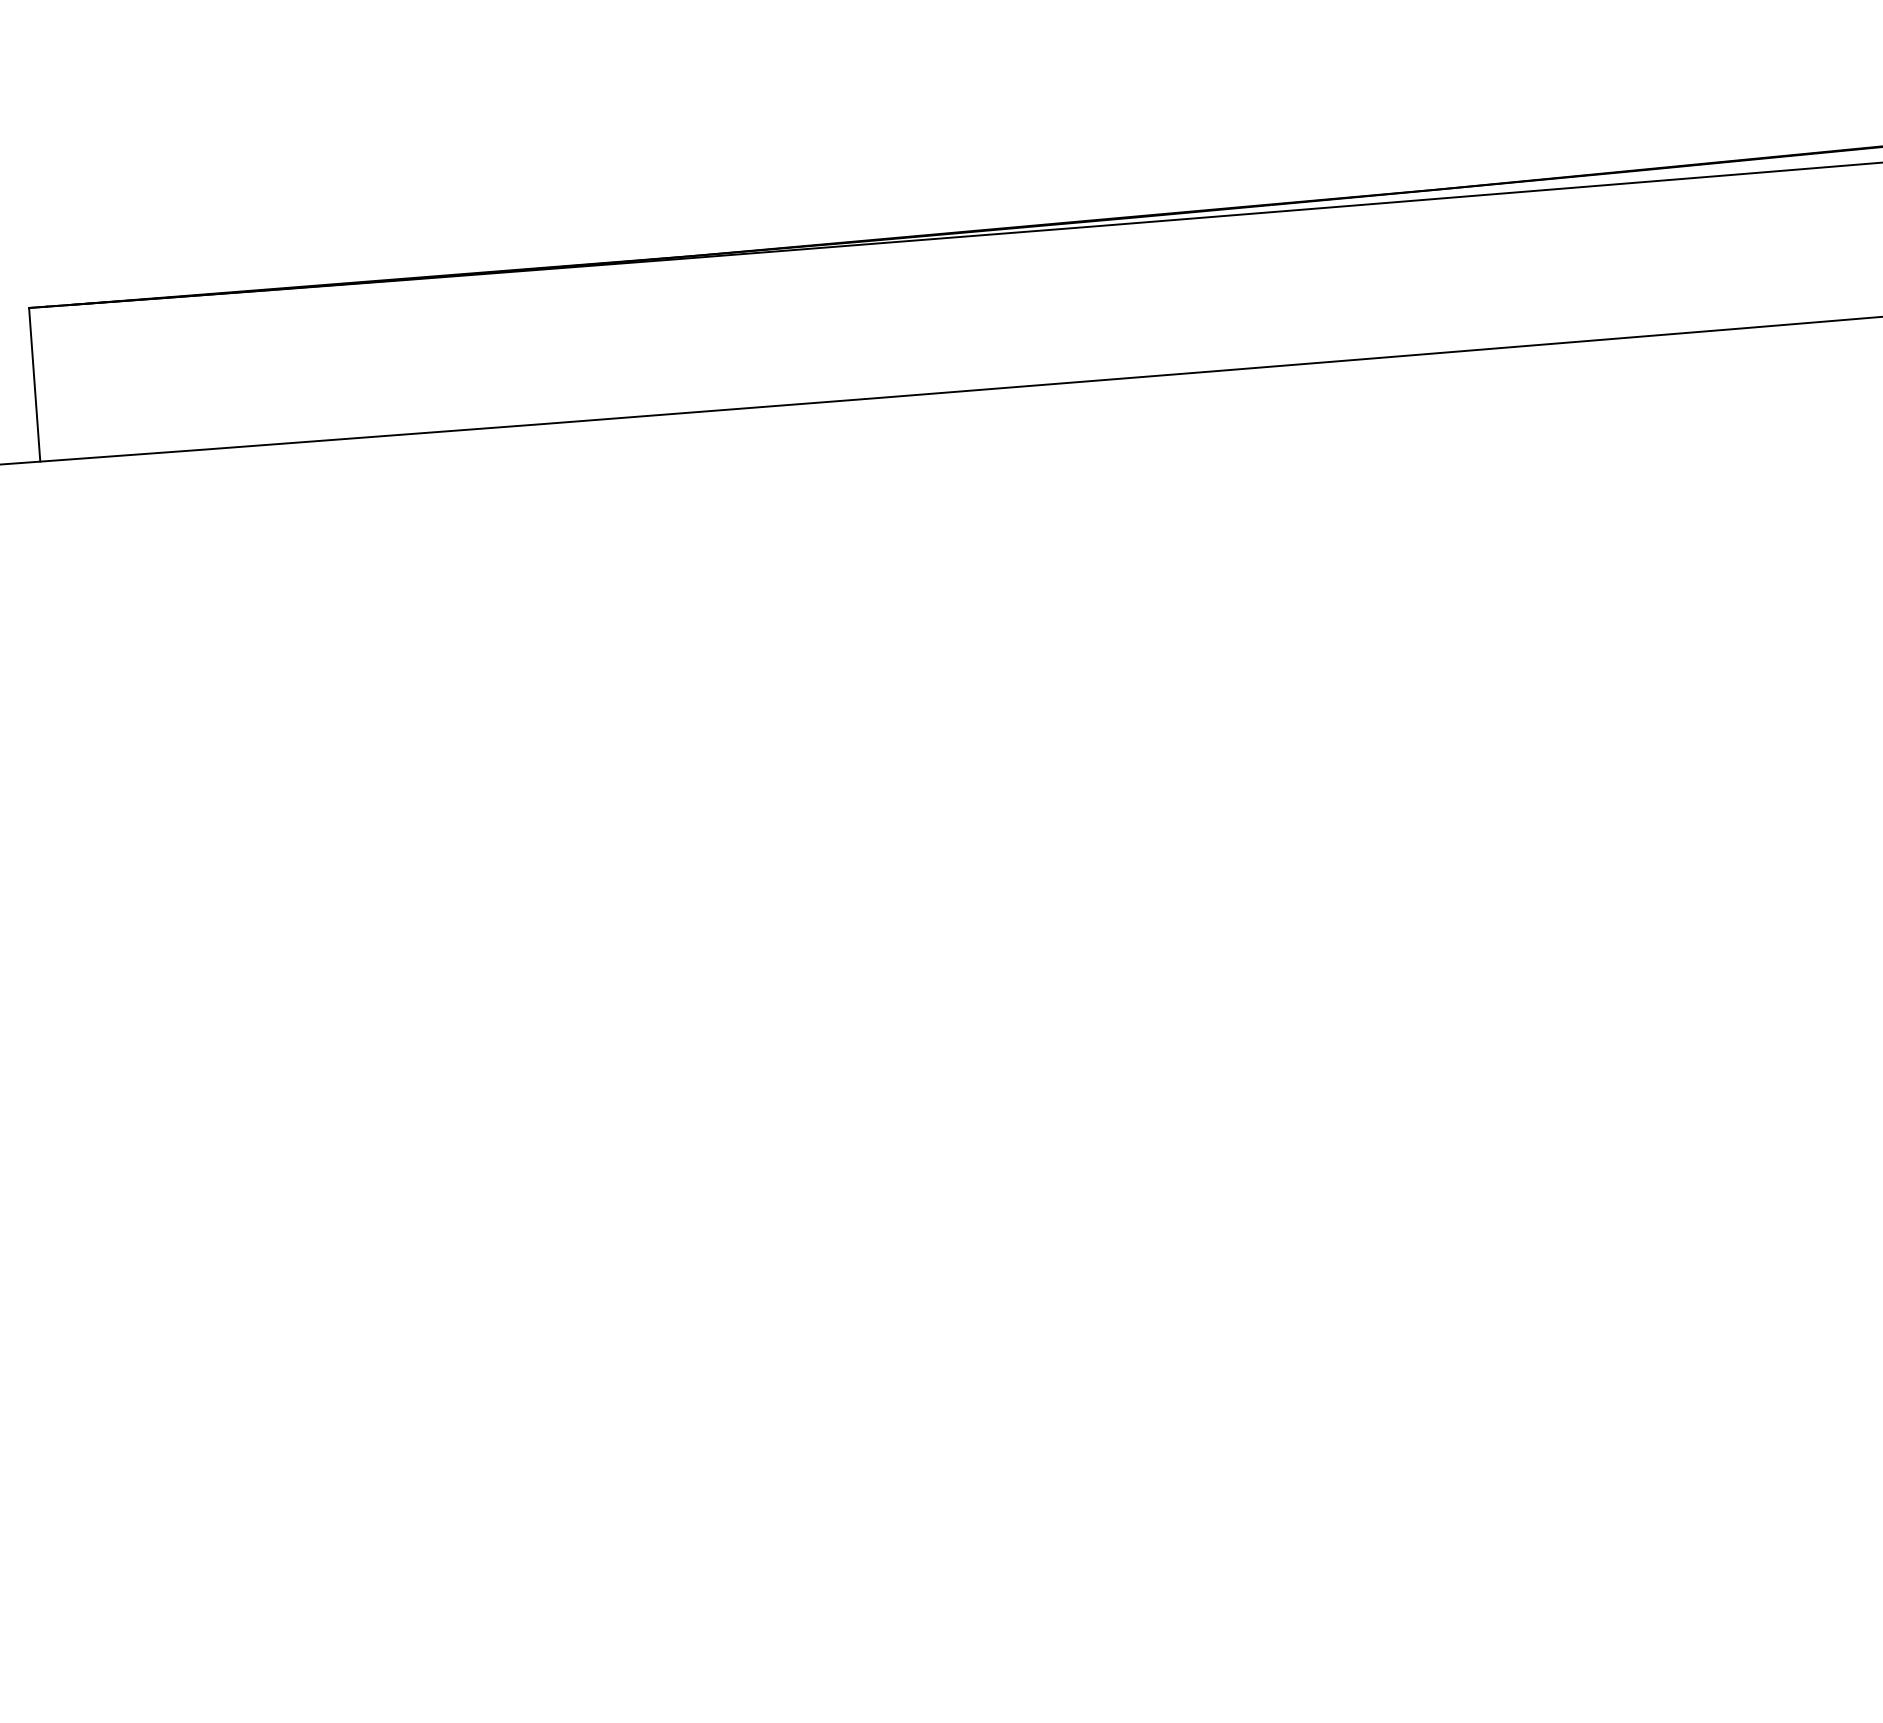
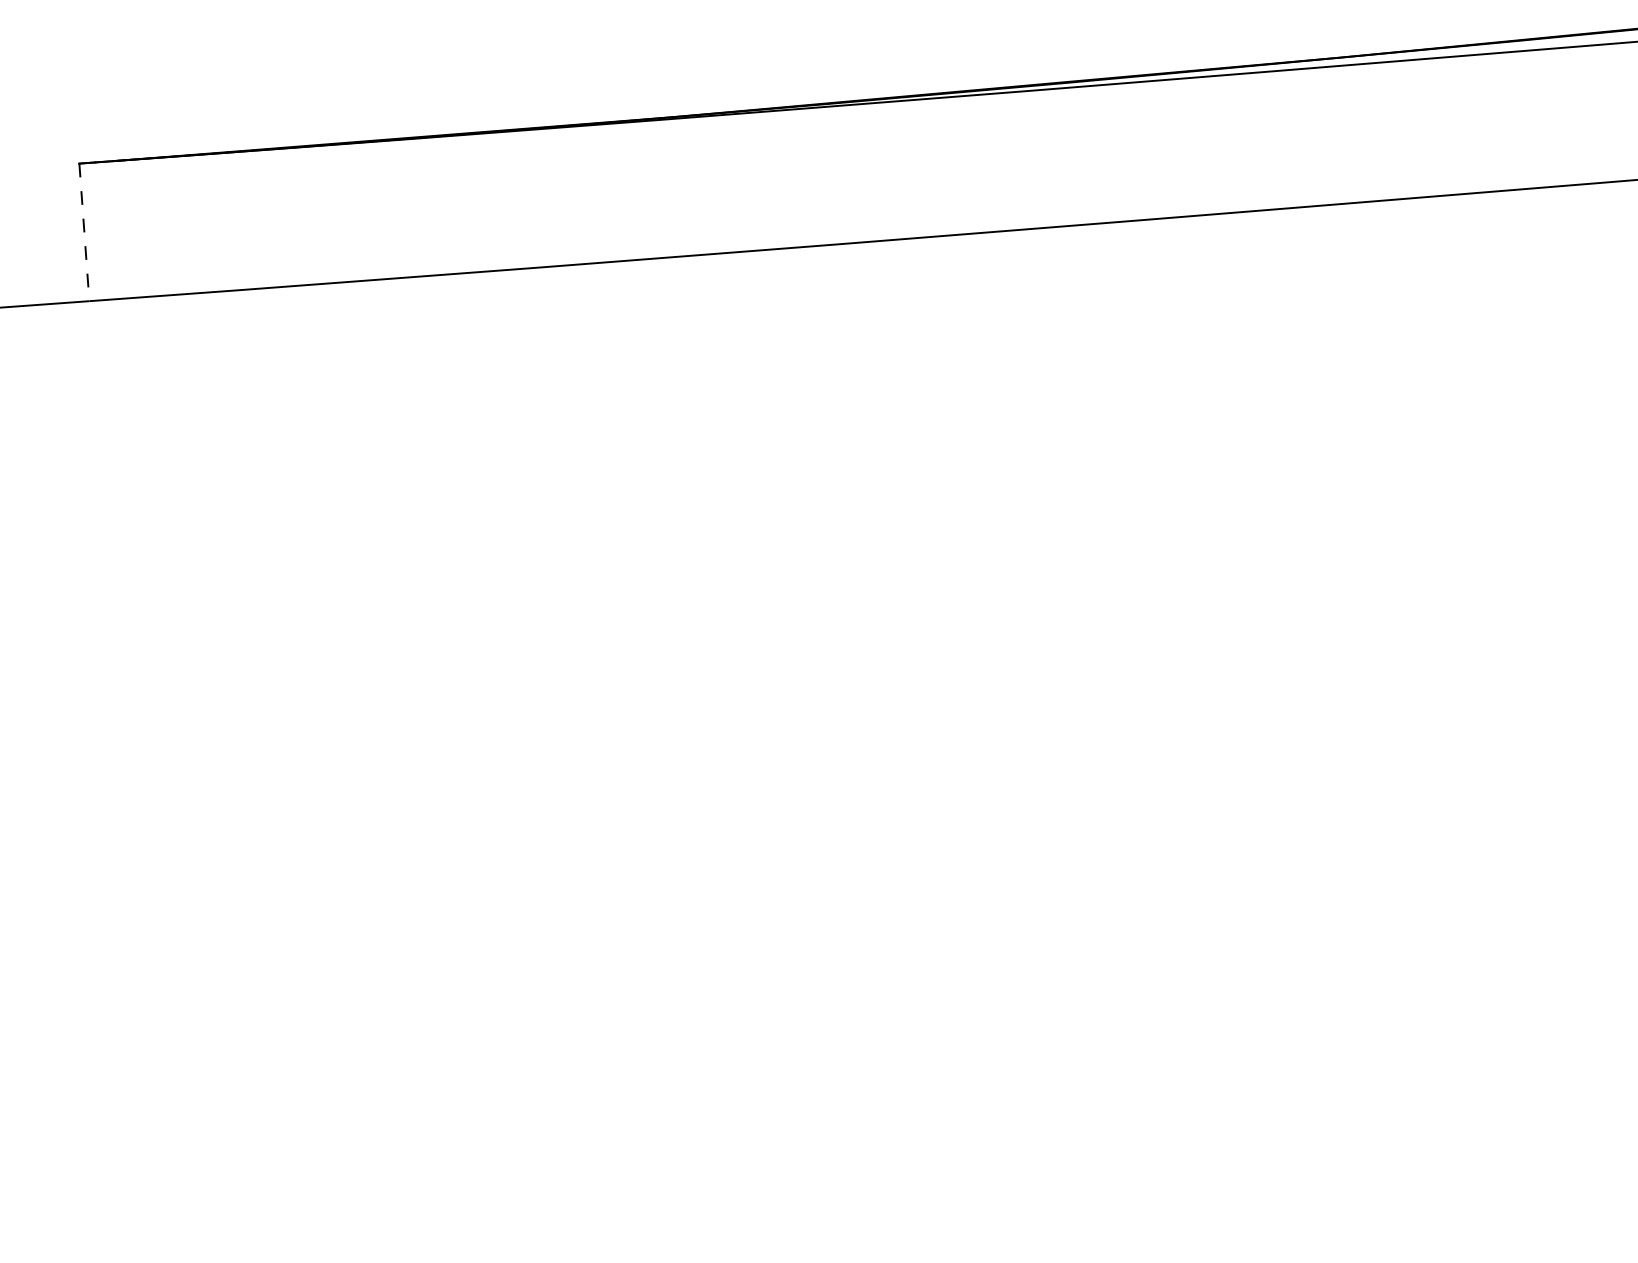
line: (34, 385) -> (84, 233), solid -> dashed

